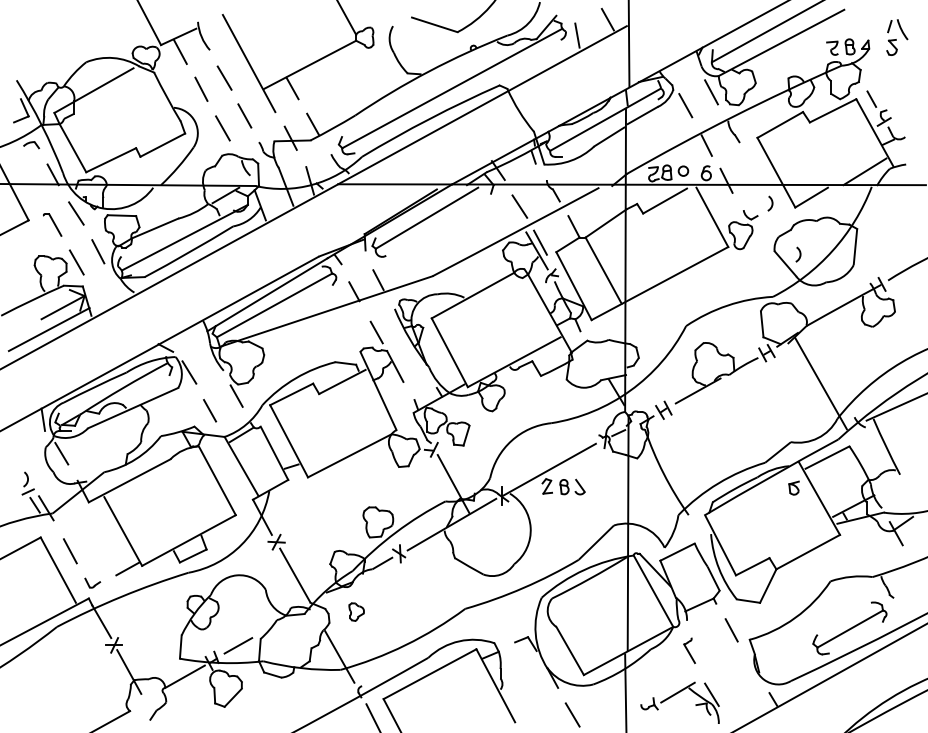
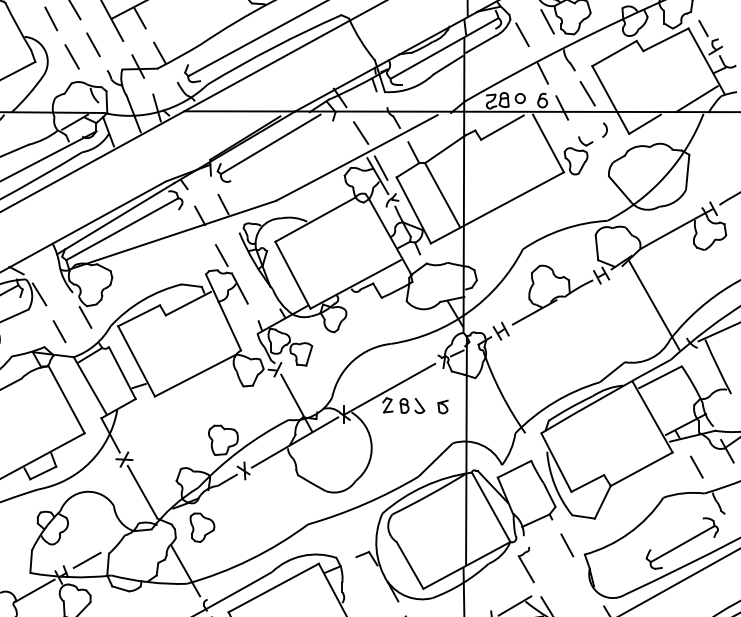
line: (752, 166) -> (587, 94), added
arc: (799, 254) -> (633, 179), removed
part: (793, 487) -> (442, 406), moved
line: (864, 549) -> (696, 466), added
part: (356, 611) -> (202, 527), size x1.67
part: (689, 650) -> (526, 564), size x1.43

